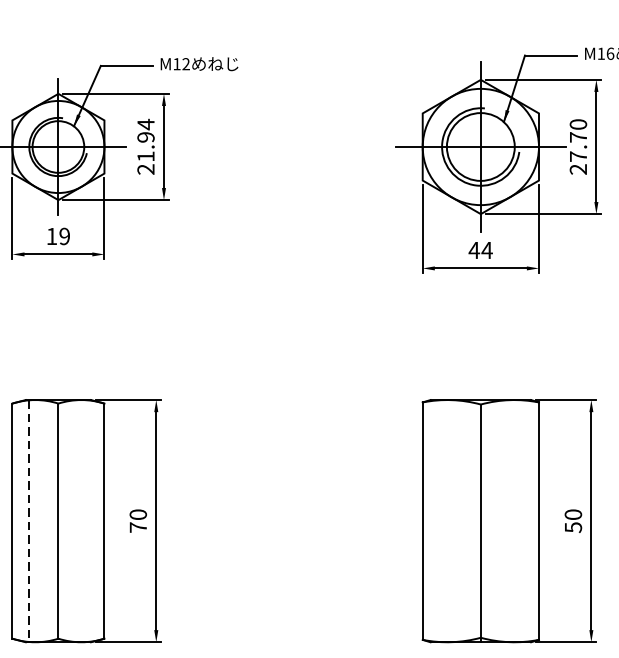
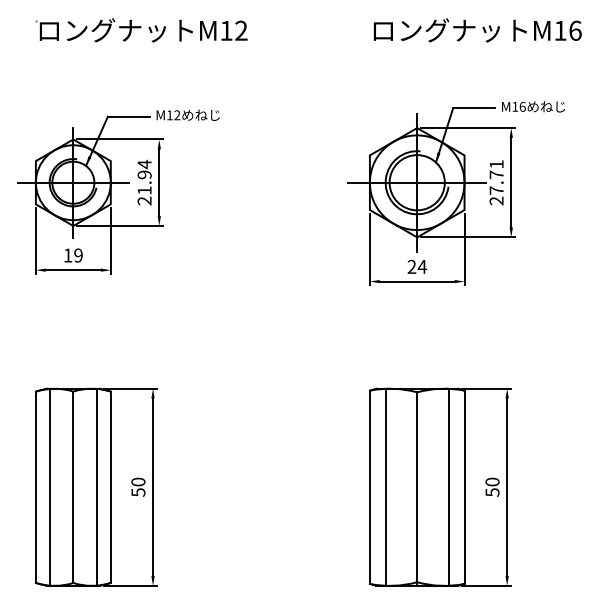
text: (578, 124) -> (496, 164), 27.70 -> 27.71
text: (473, 249) -> (411, 266), 44 -> 24
line: (88, 520) -> (97, 486), added
line: (441, 520) -> (385, 486), added
line: (519, 520) -> (448, 486), added
line: (29, 521) -> (49, 487), dashed -> solid
text: (138, 527) -> (138, 492), 70 -> 50

